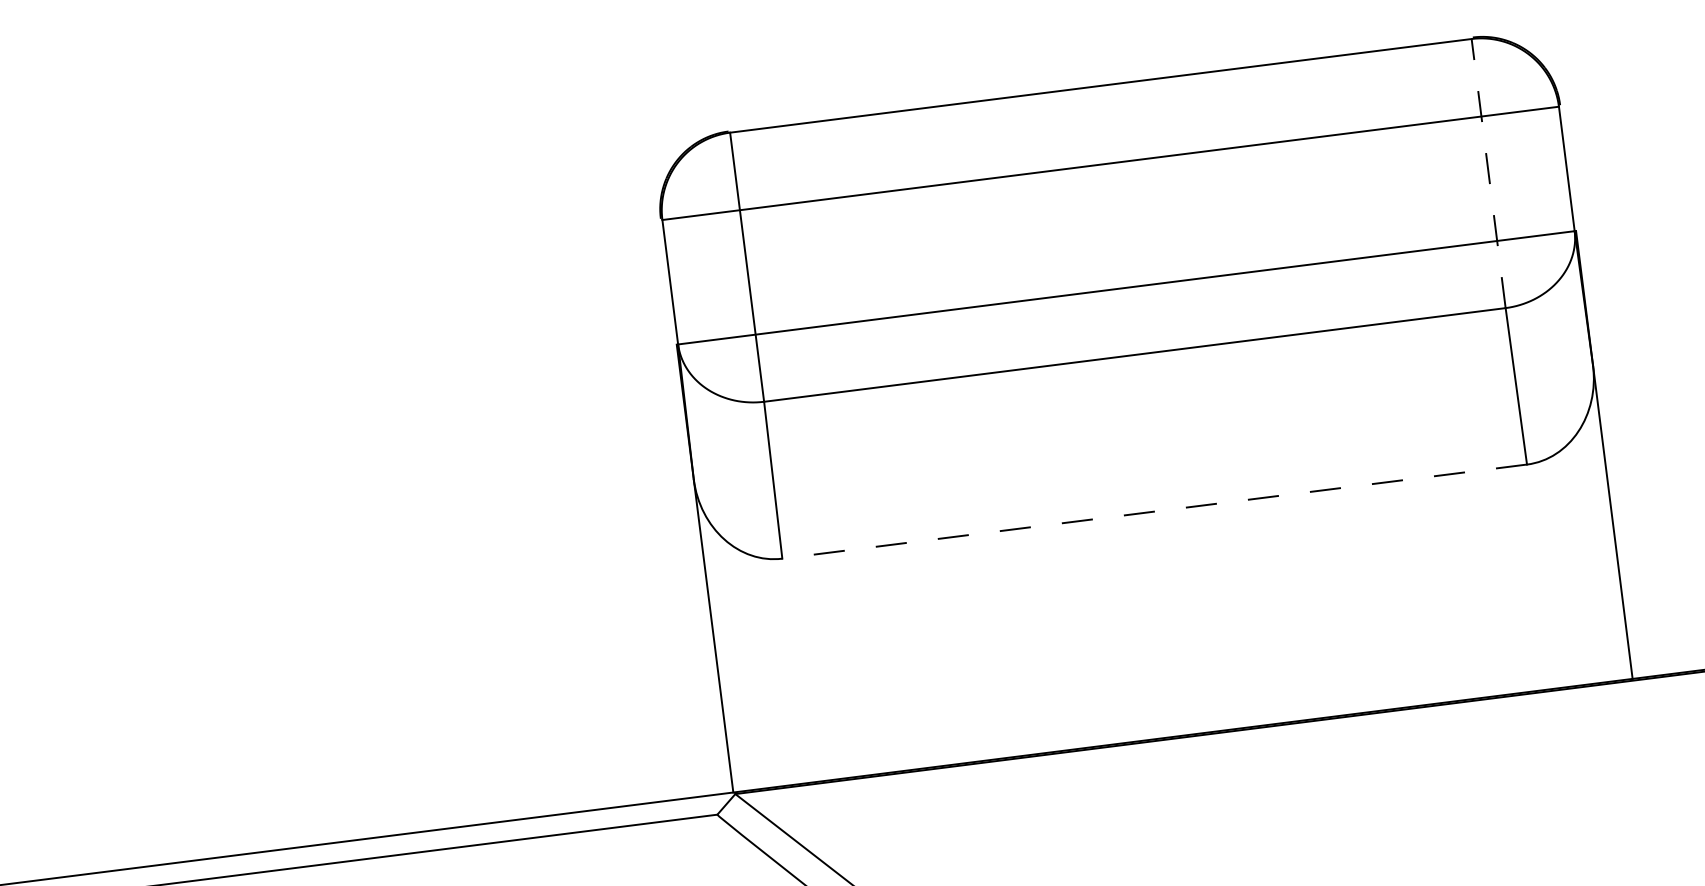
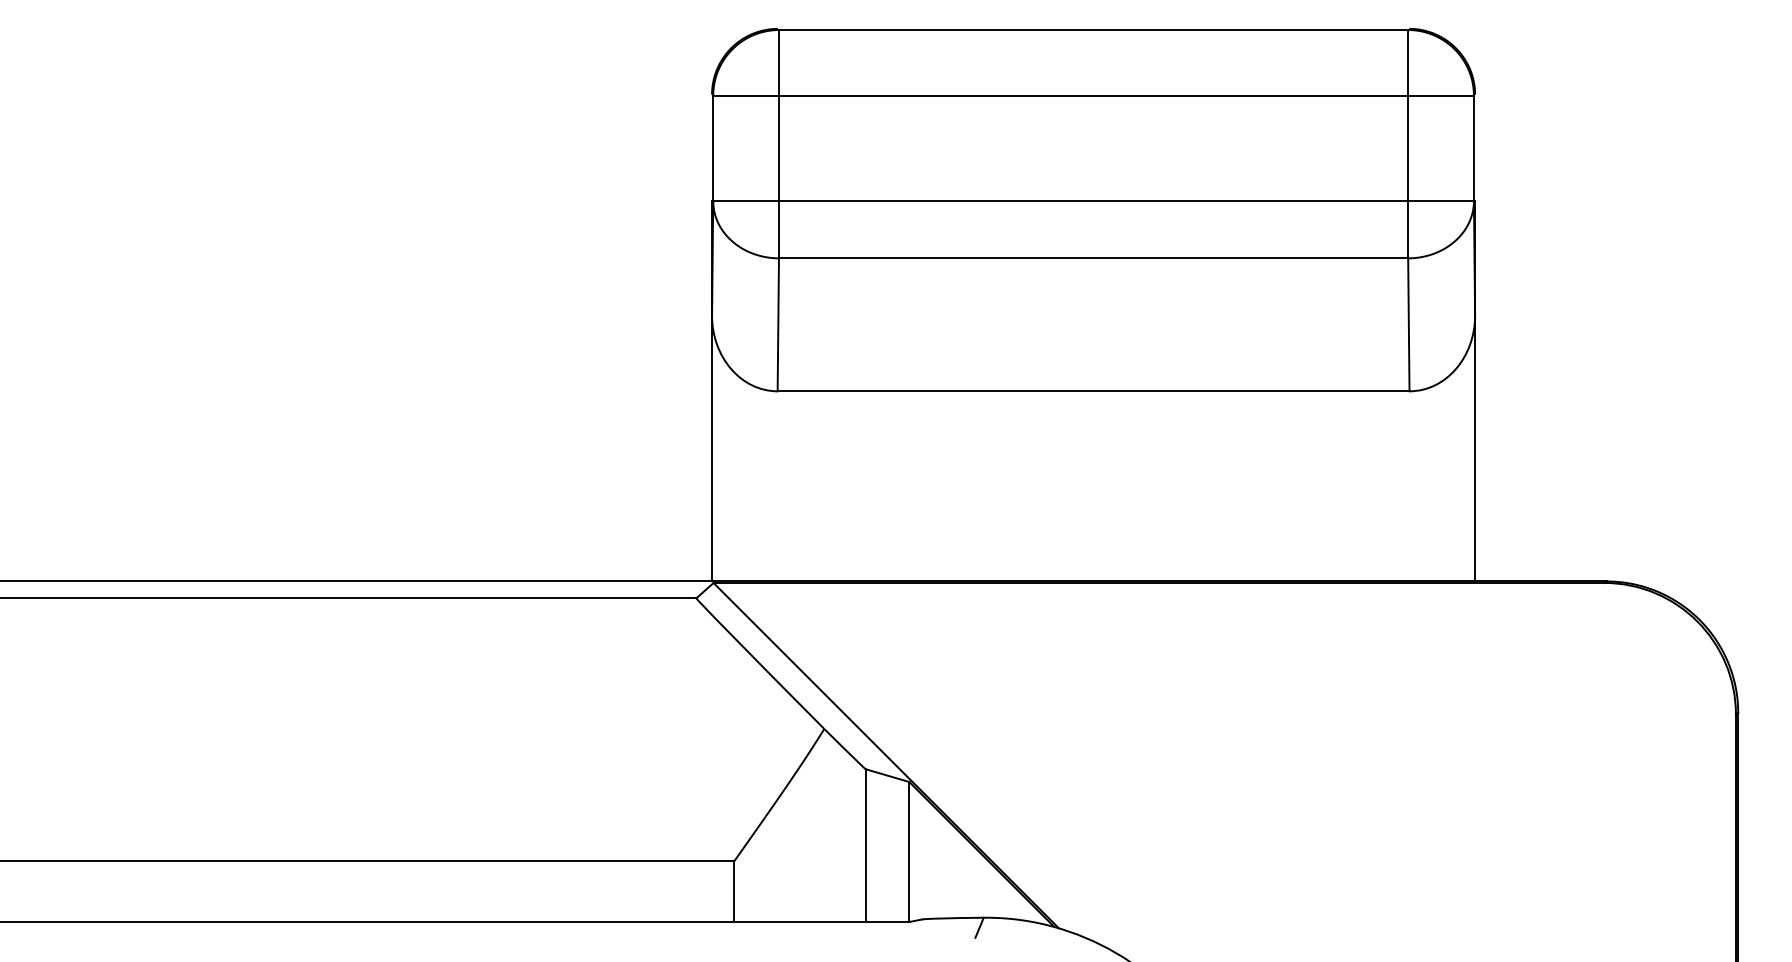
line: (1488, 172) -> (1408, 143), dashed -> solid
line: (1154, 511) -> (1093, 391), dashed -> solid

